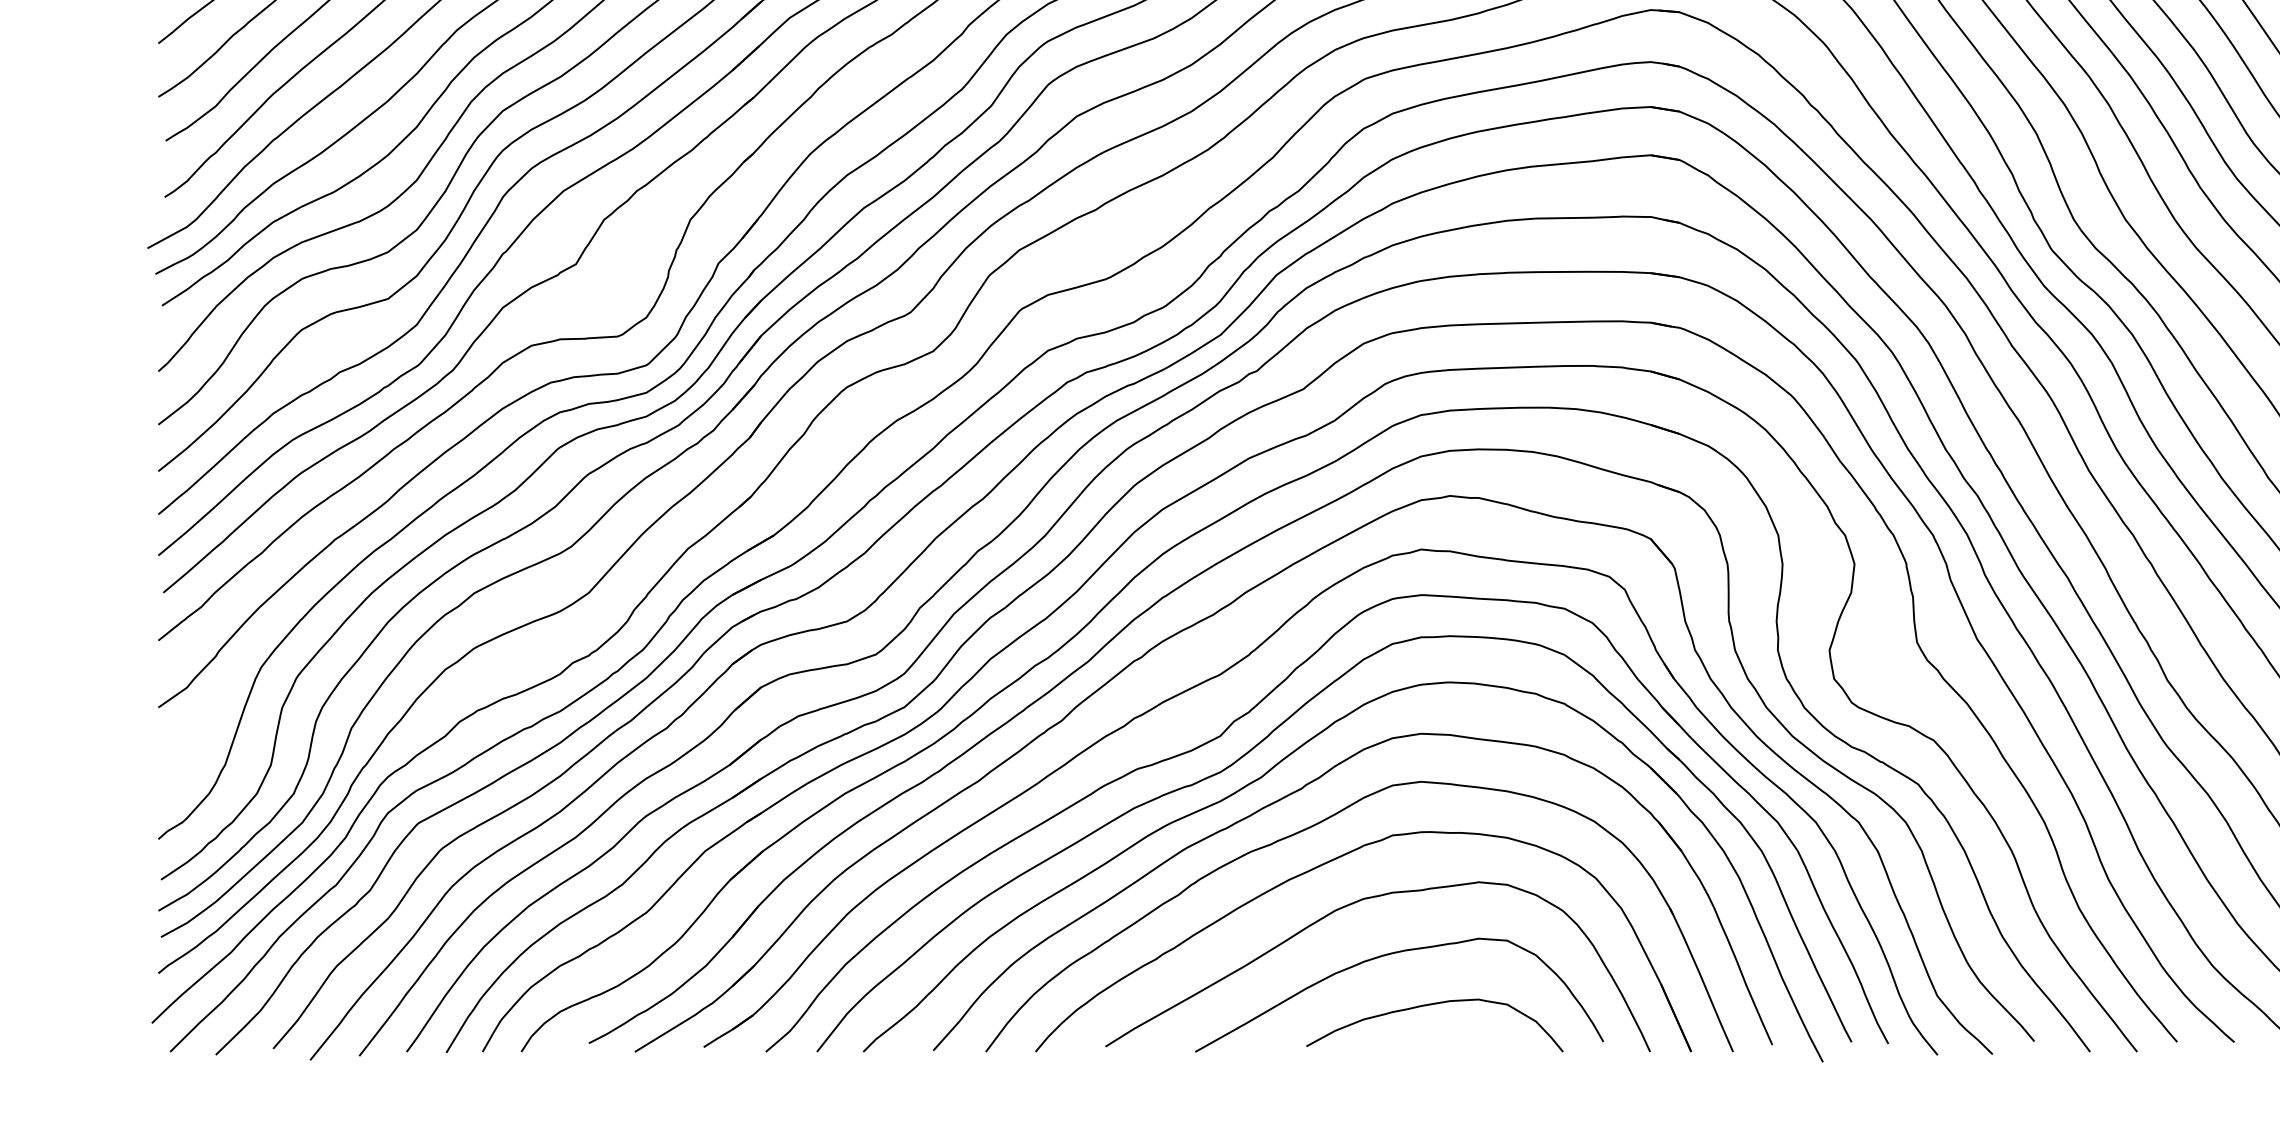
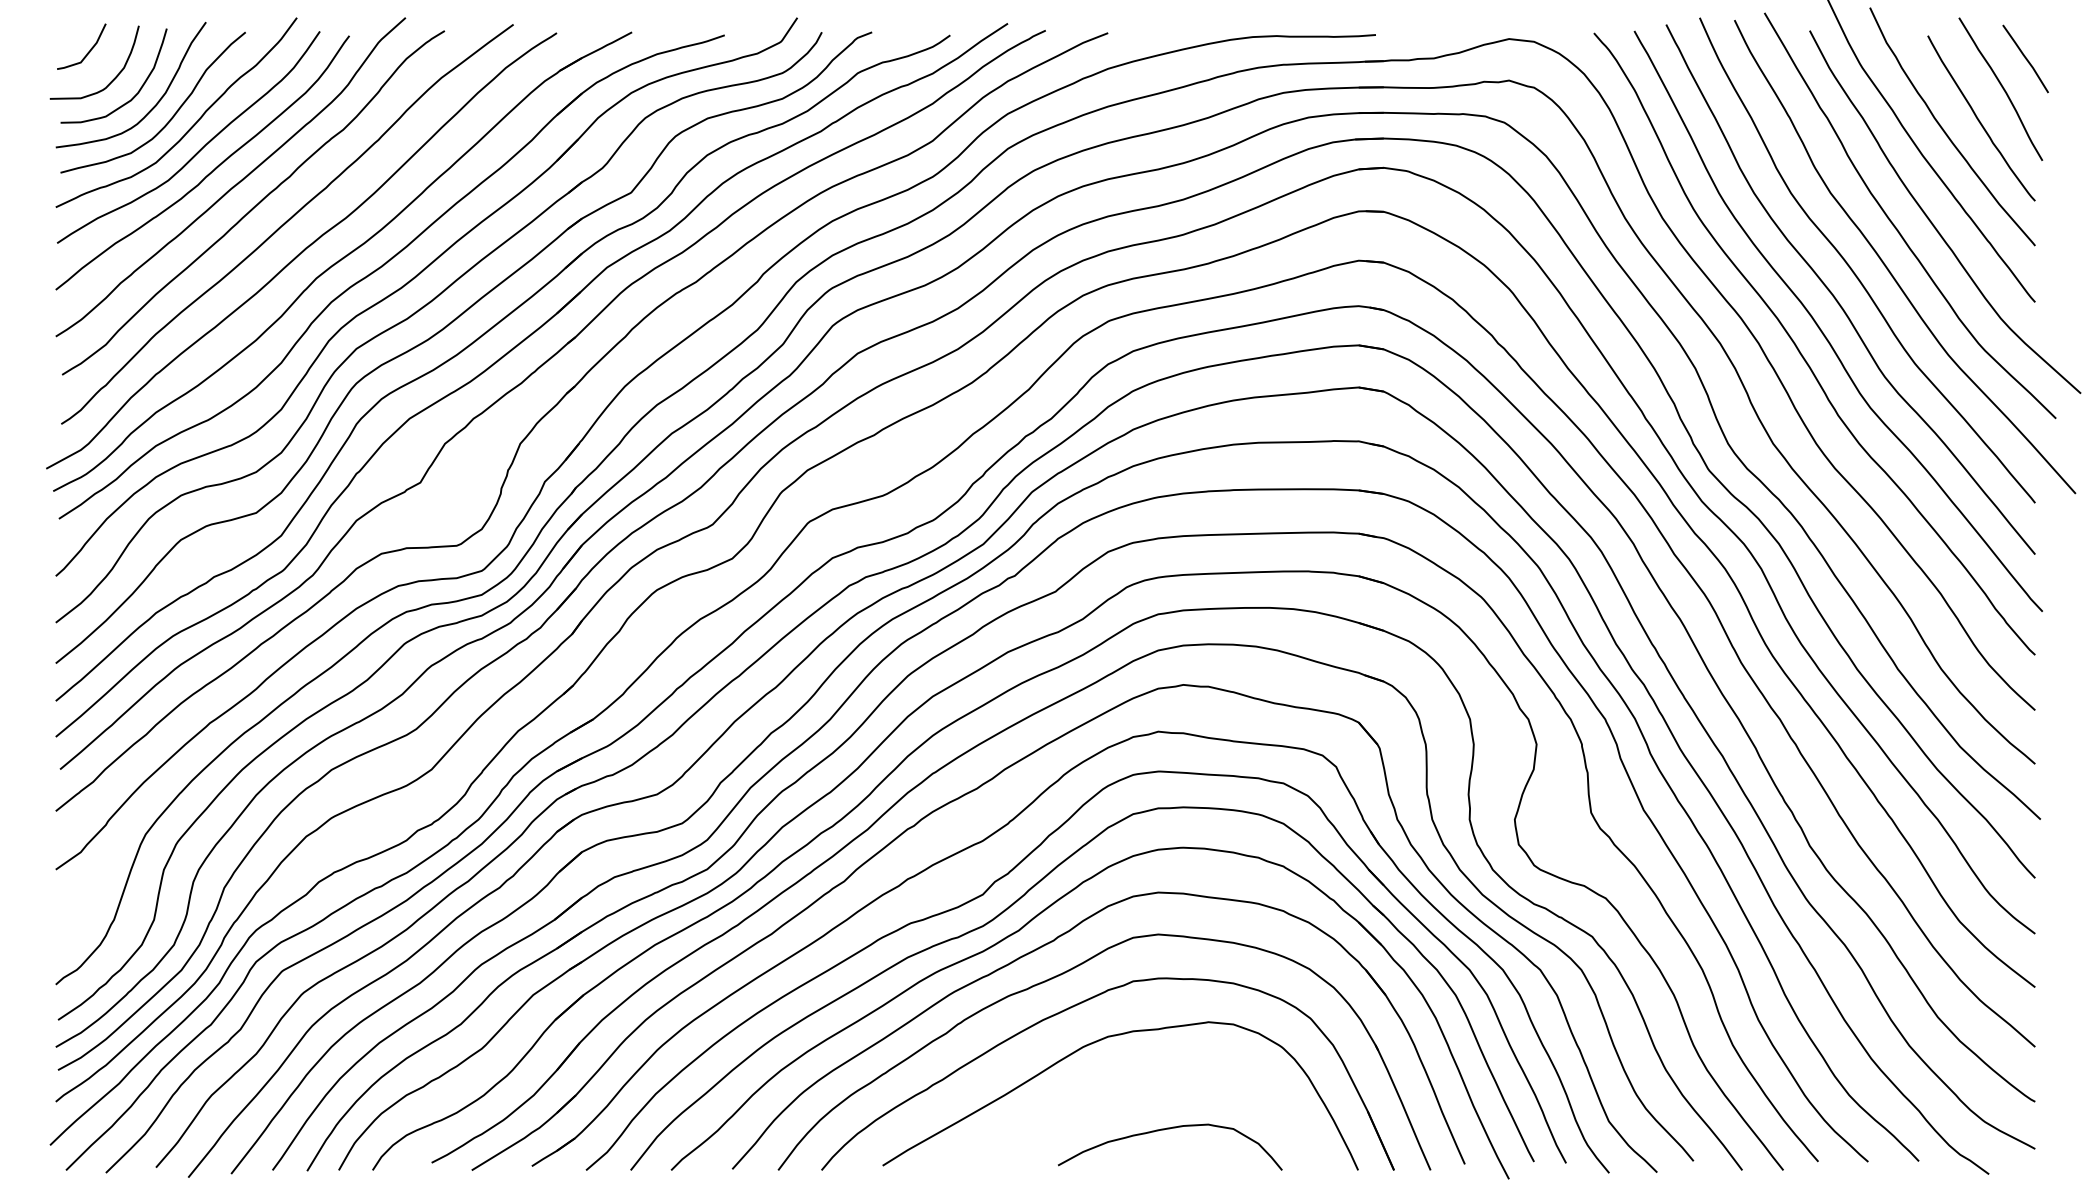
curve: (1388, 955) -> (1129, 1086), removed

